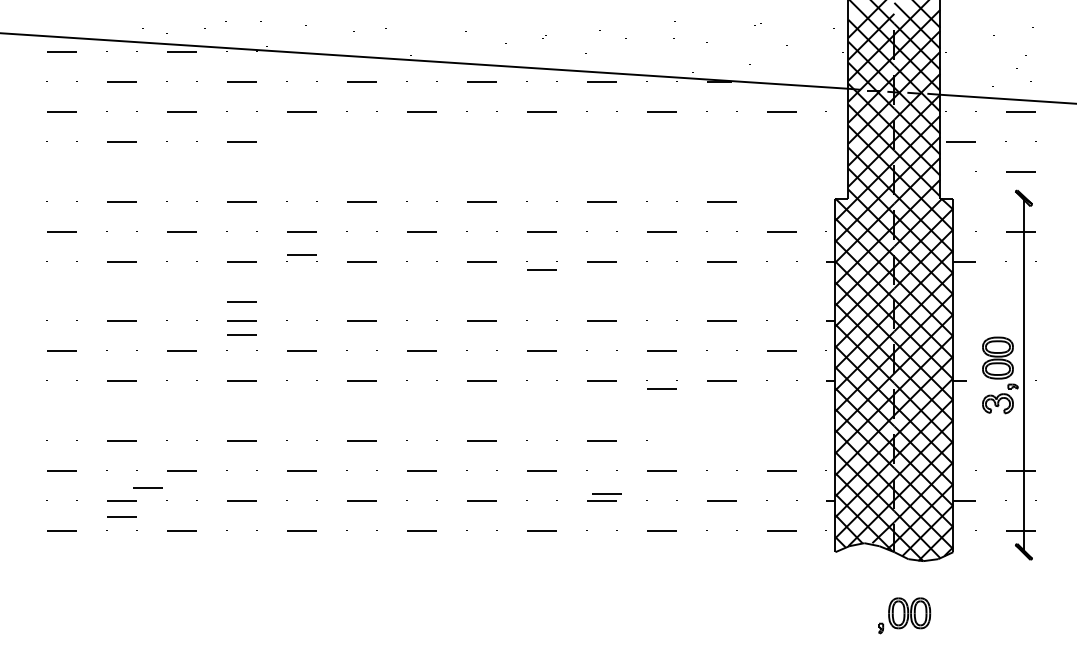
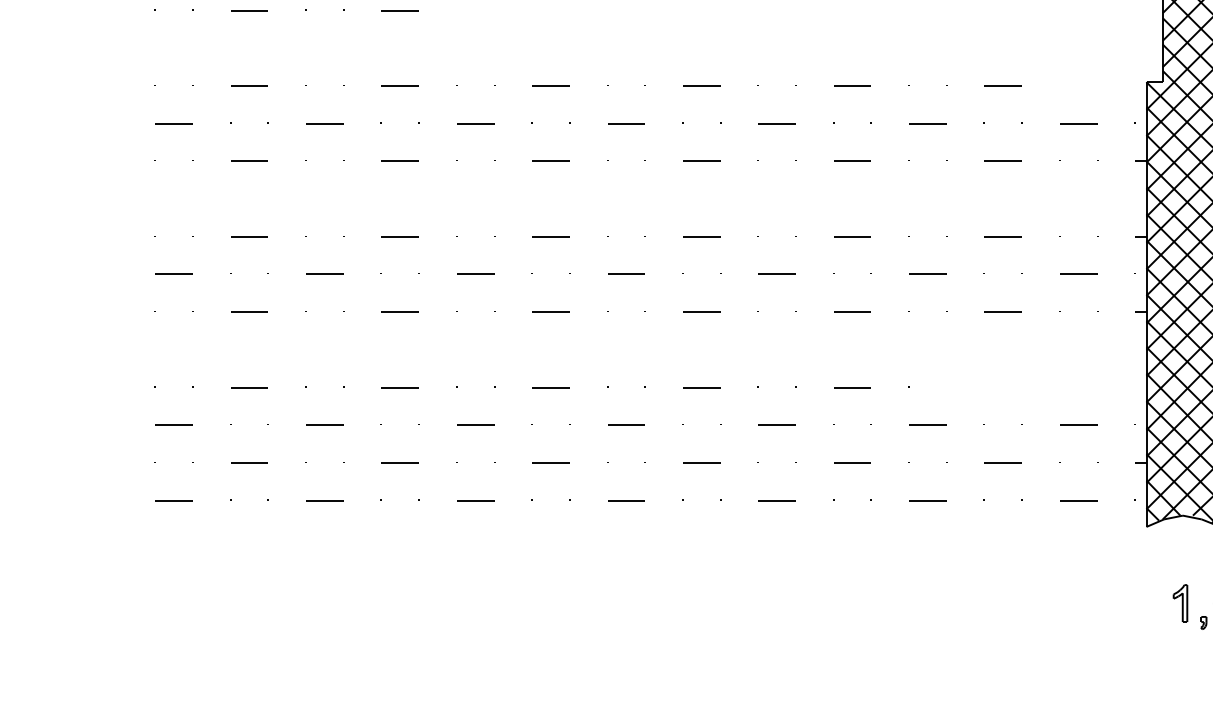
line: (301, 254) -> (474, 152), removed
line: (541, 269) -> (776, 171), removed
line: (241, 301) -> (399, 211), removed
line: (241, 334) -> (399, 253), removed
line: (661, 388) -> (927, 321), removed
line: (147, 487) -> (281, 445), removed
line: (606, 493) -> (858, 453), removed
line: (121, 516) -> (248, 482), removed
part: (862, 612) -> (1180, 602), added

